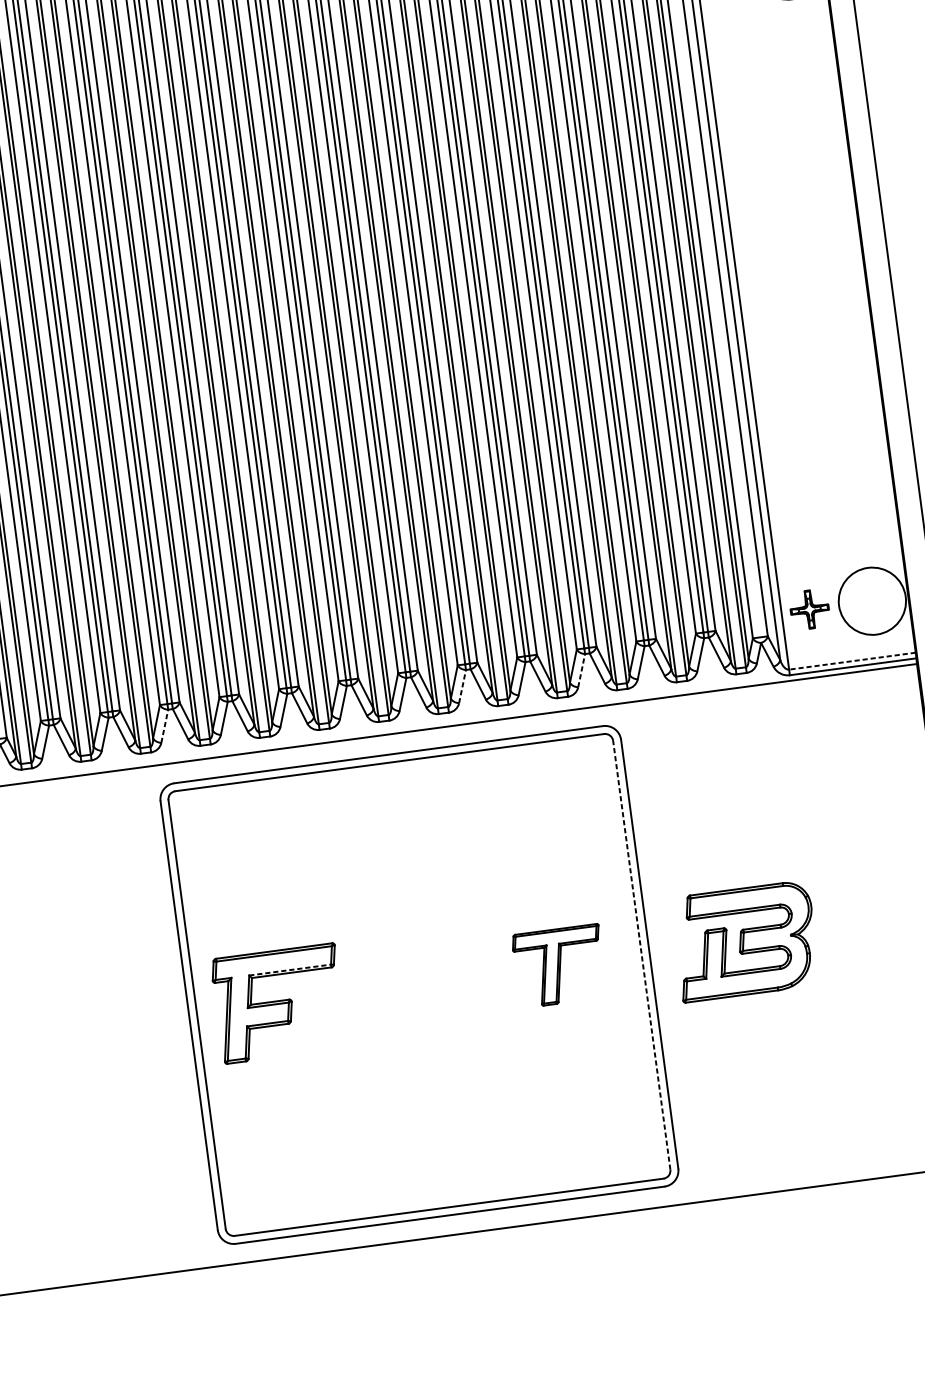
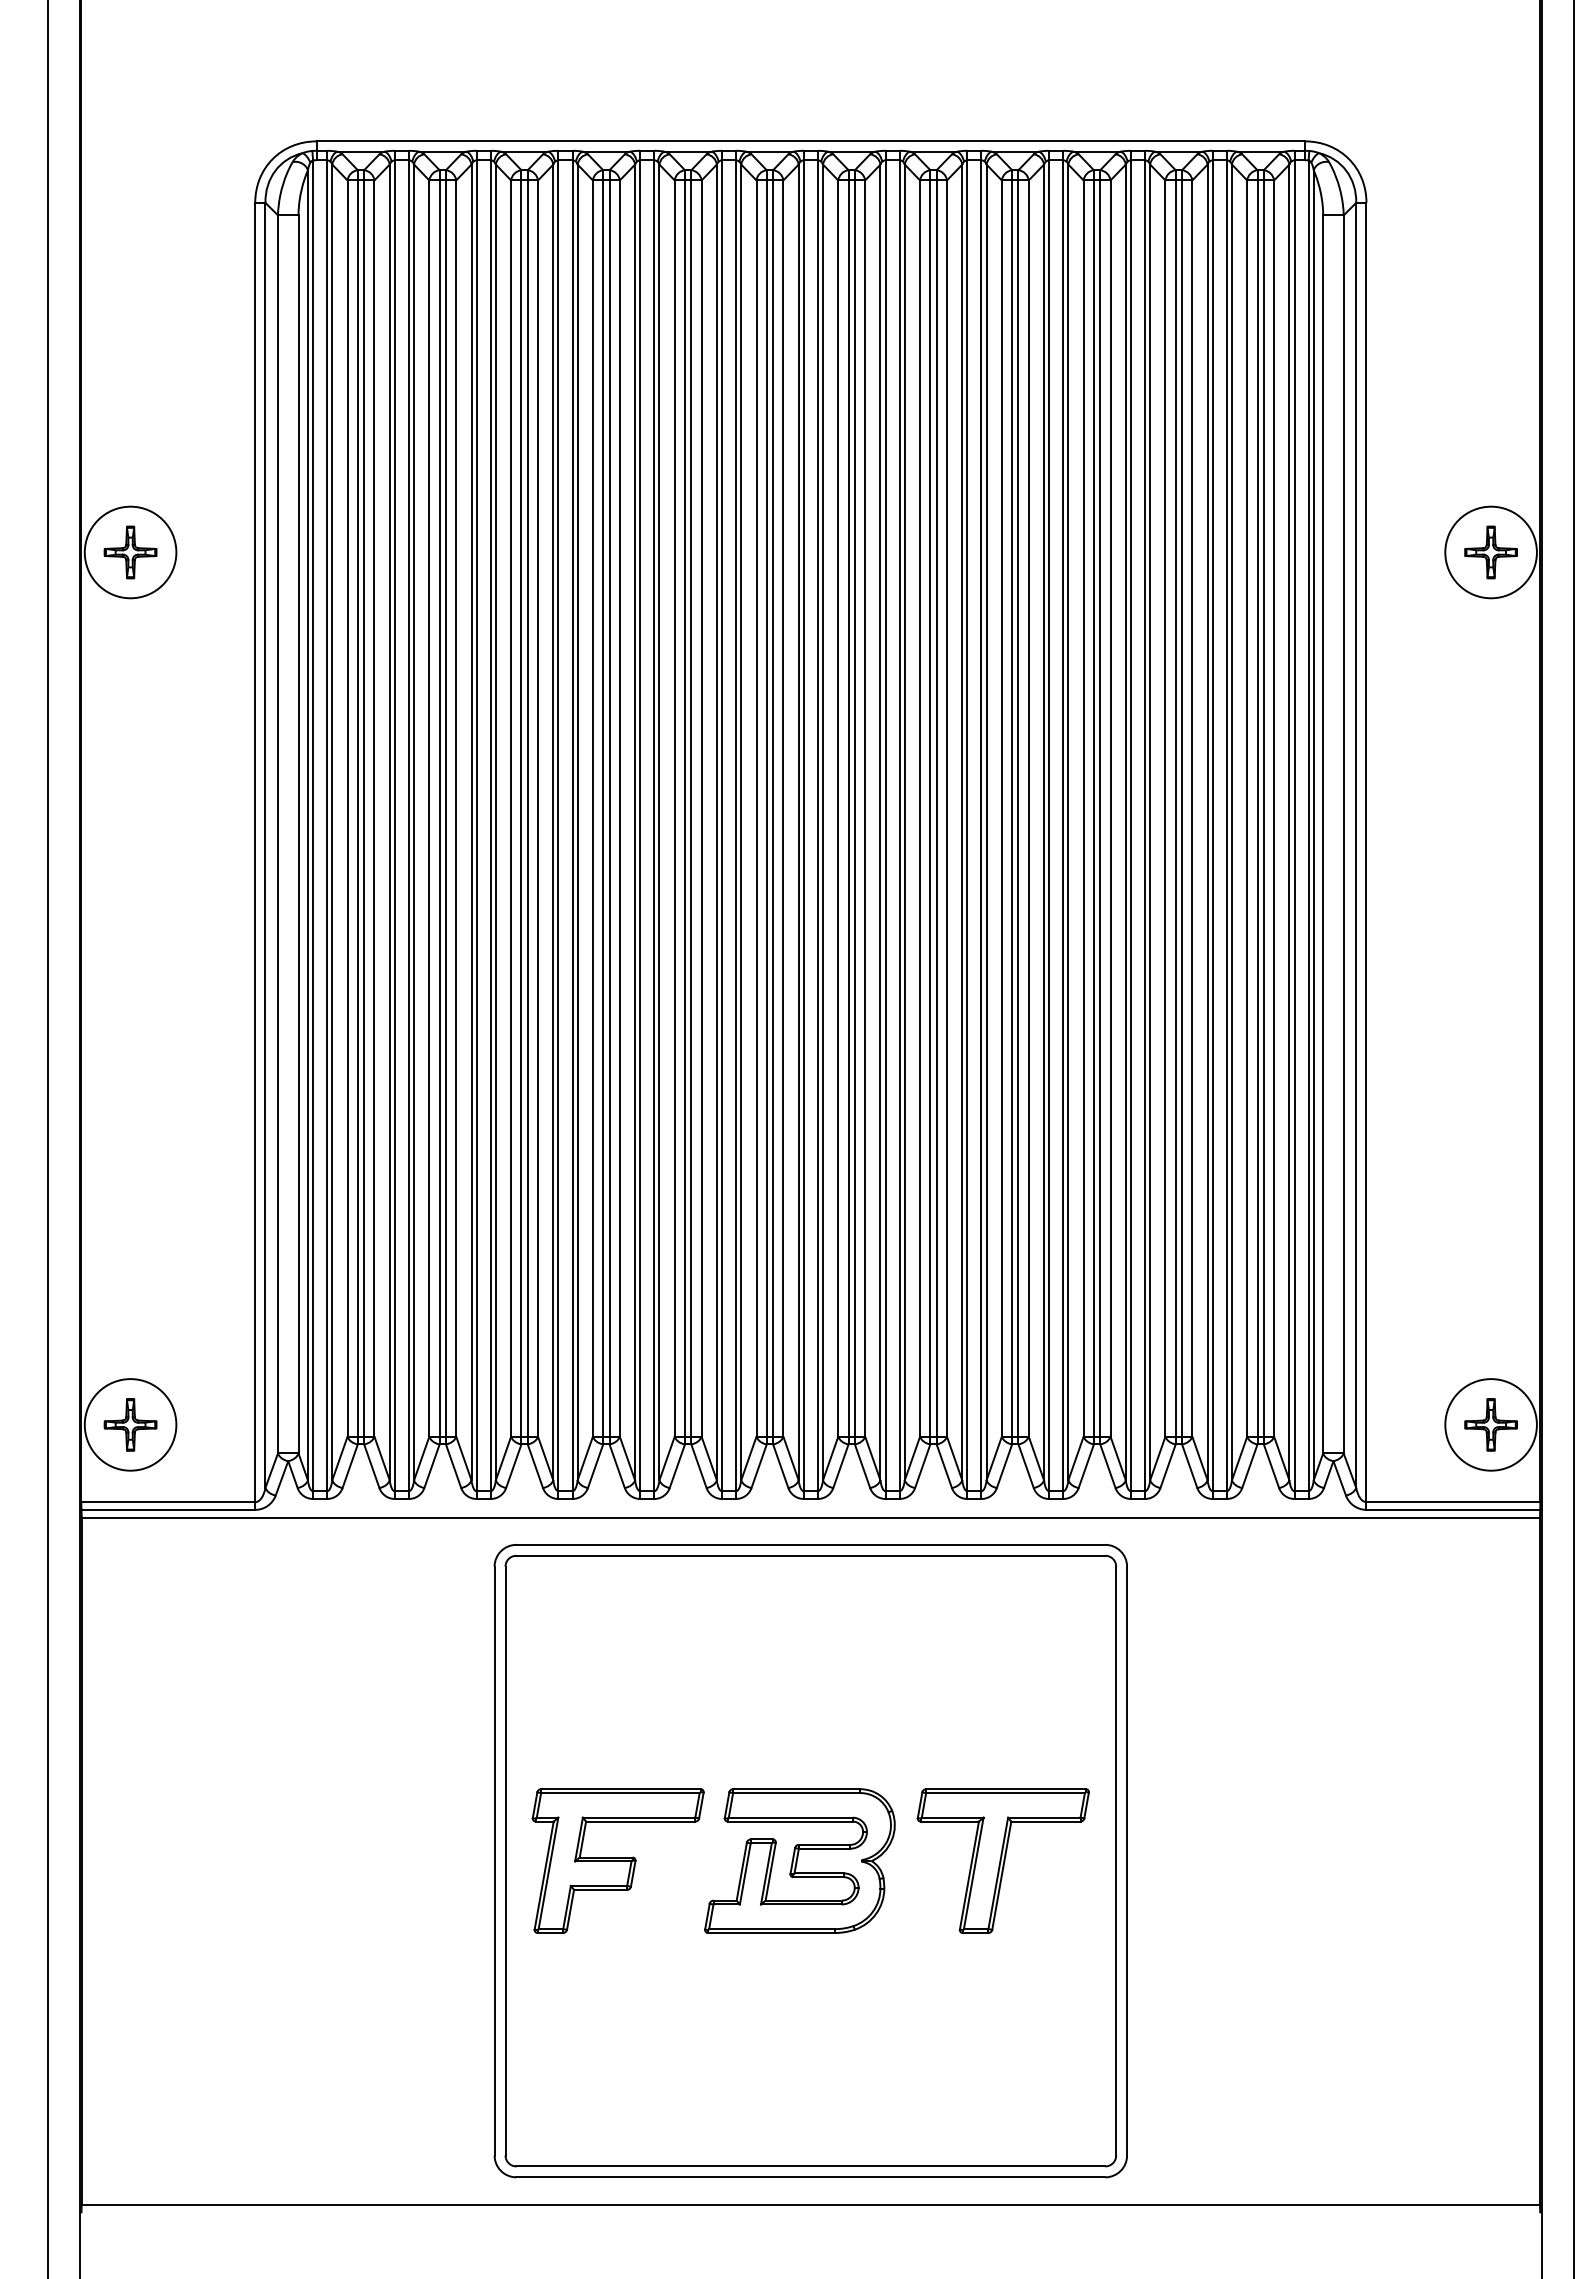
part: (809, 609) -> (1490, 1424), moved
line: (852, 661) -> (1453, 1502), dashed -> solid
line: (581, 670) -> (1086, 1465), dashed -> solid
line: (462, 686) -> (922, 1465), dashed -> solid
line: (164, 725) -> (513, 1465), dashed -> solid
part: (745, 941) -> (799, 1860), moved
line: (641, 954) -> (1116, 1860), dashed -> solid
part: (558, 965) -> (1002, 1860), size x1.43
line: (290, 969) -> (639, 1817), dashed -> solid

